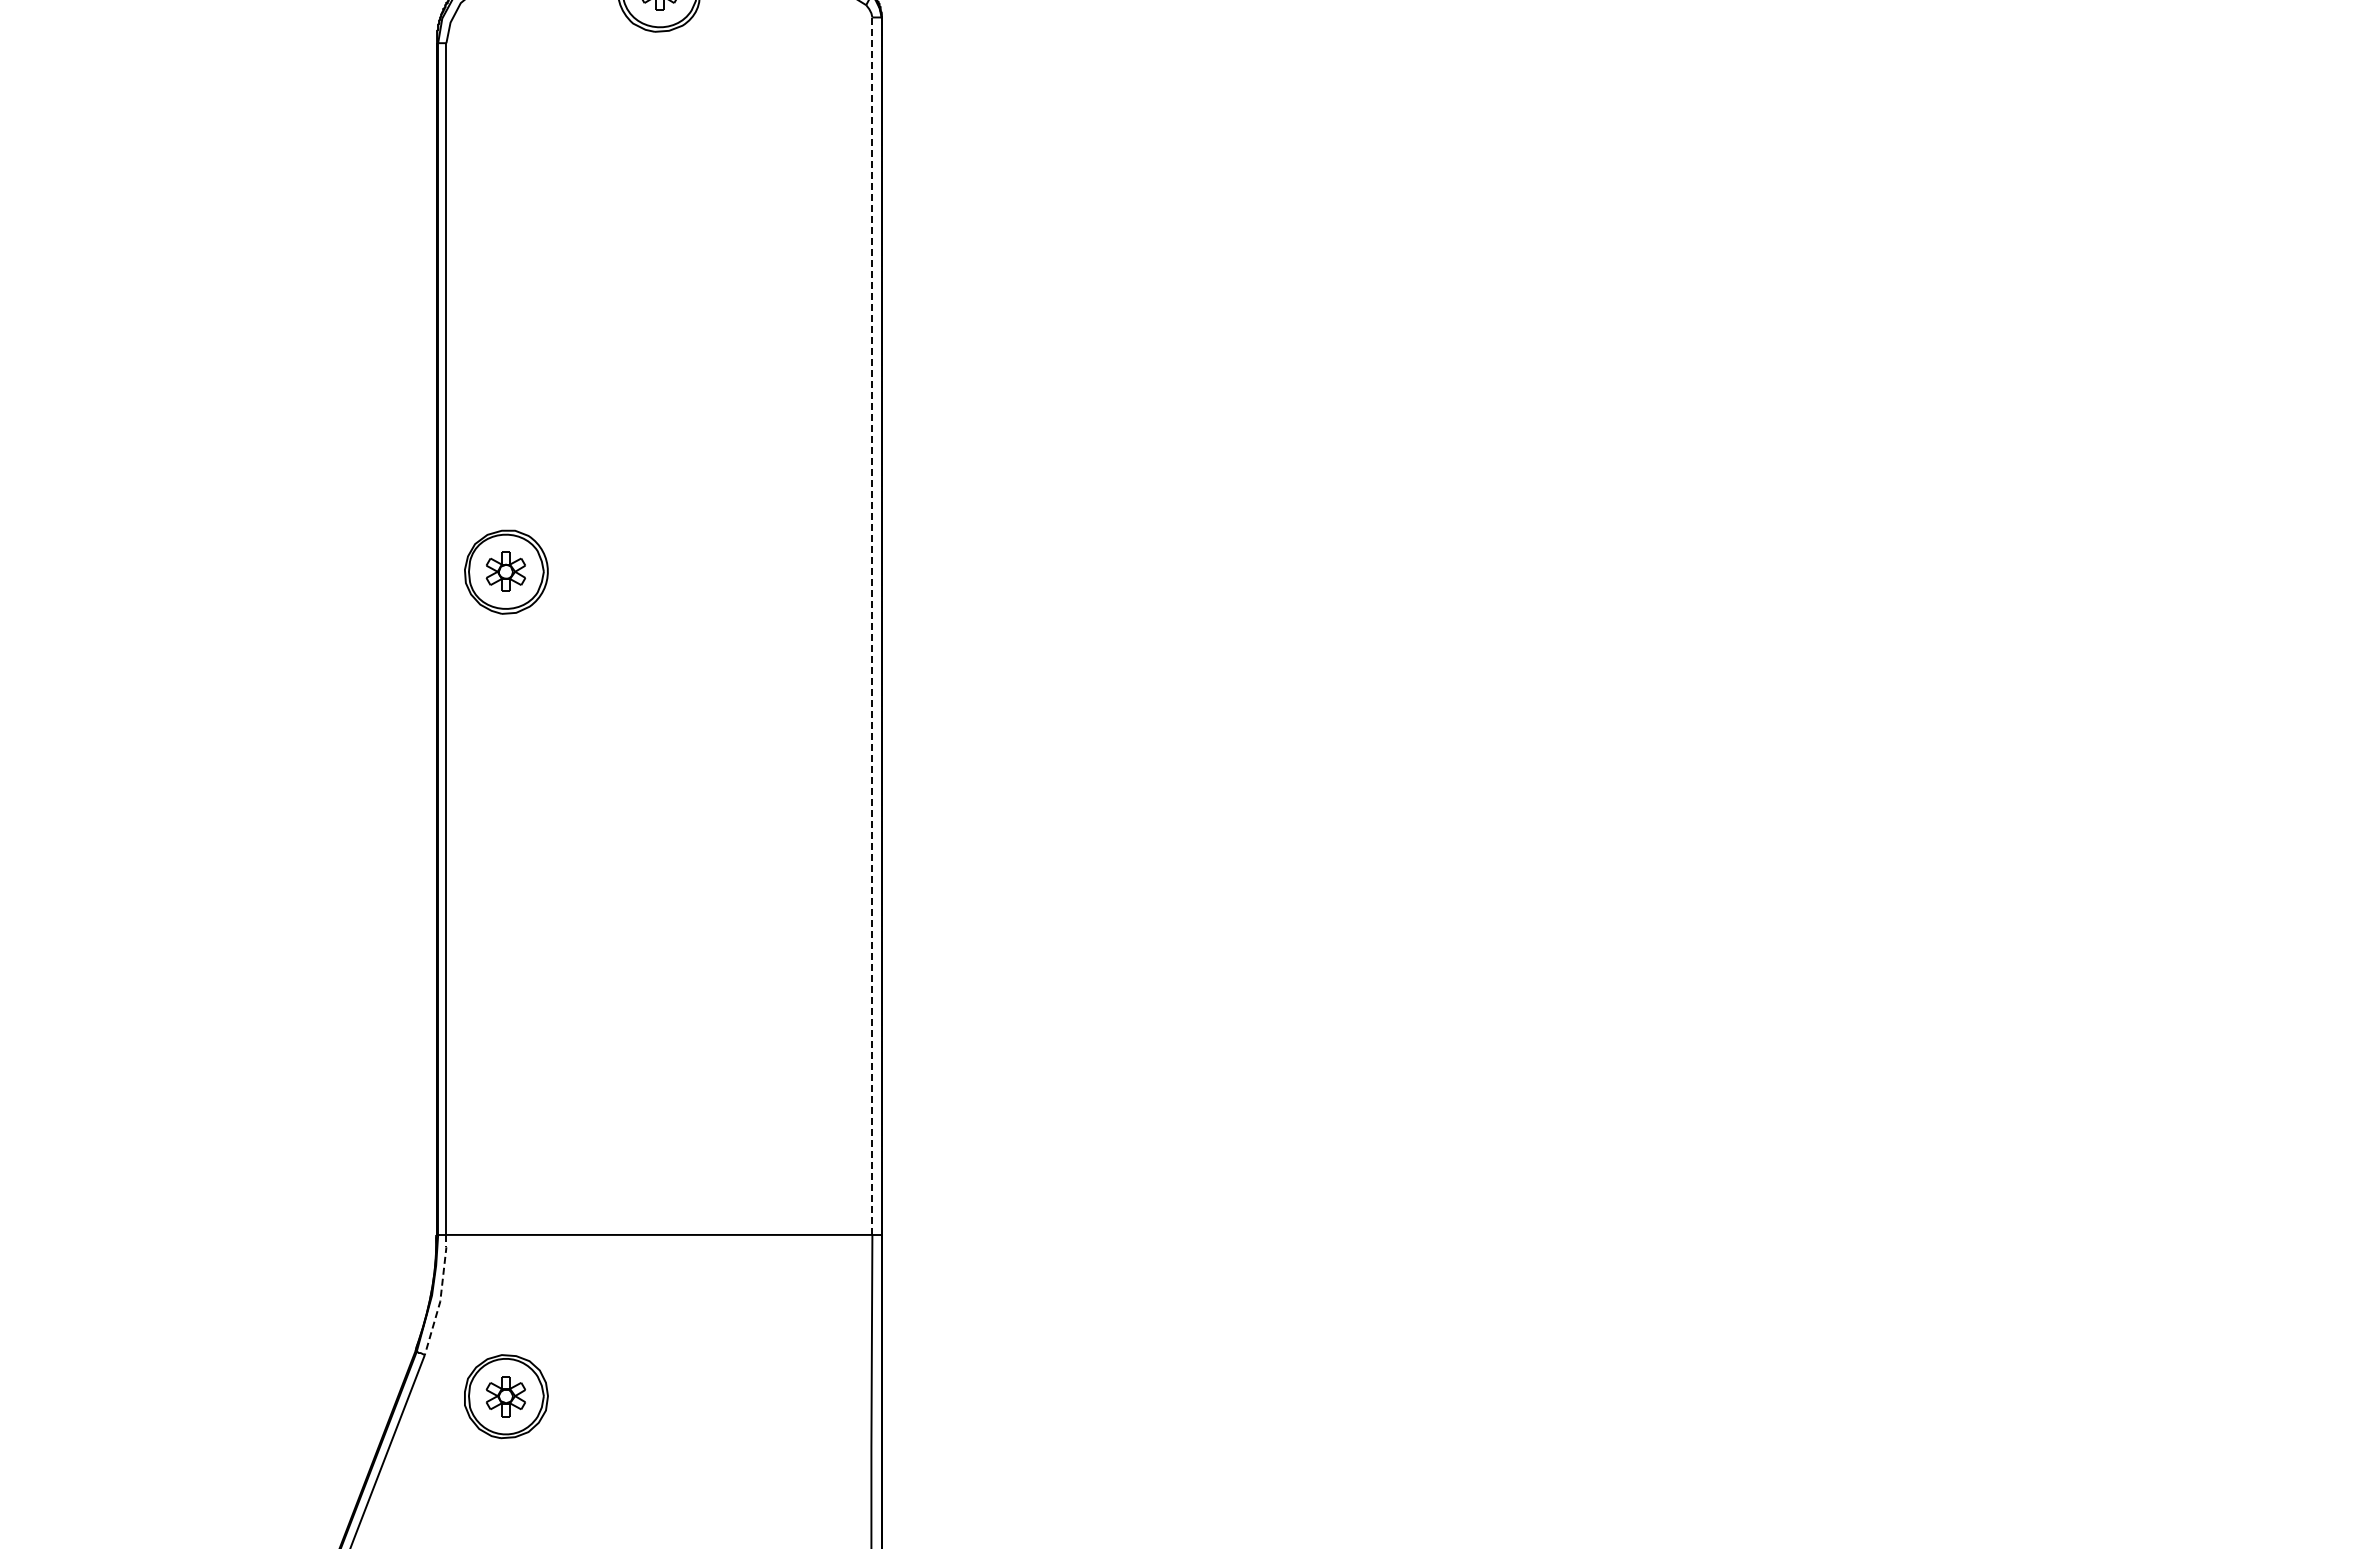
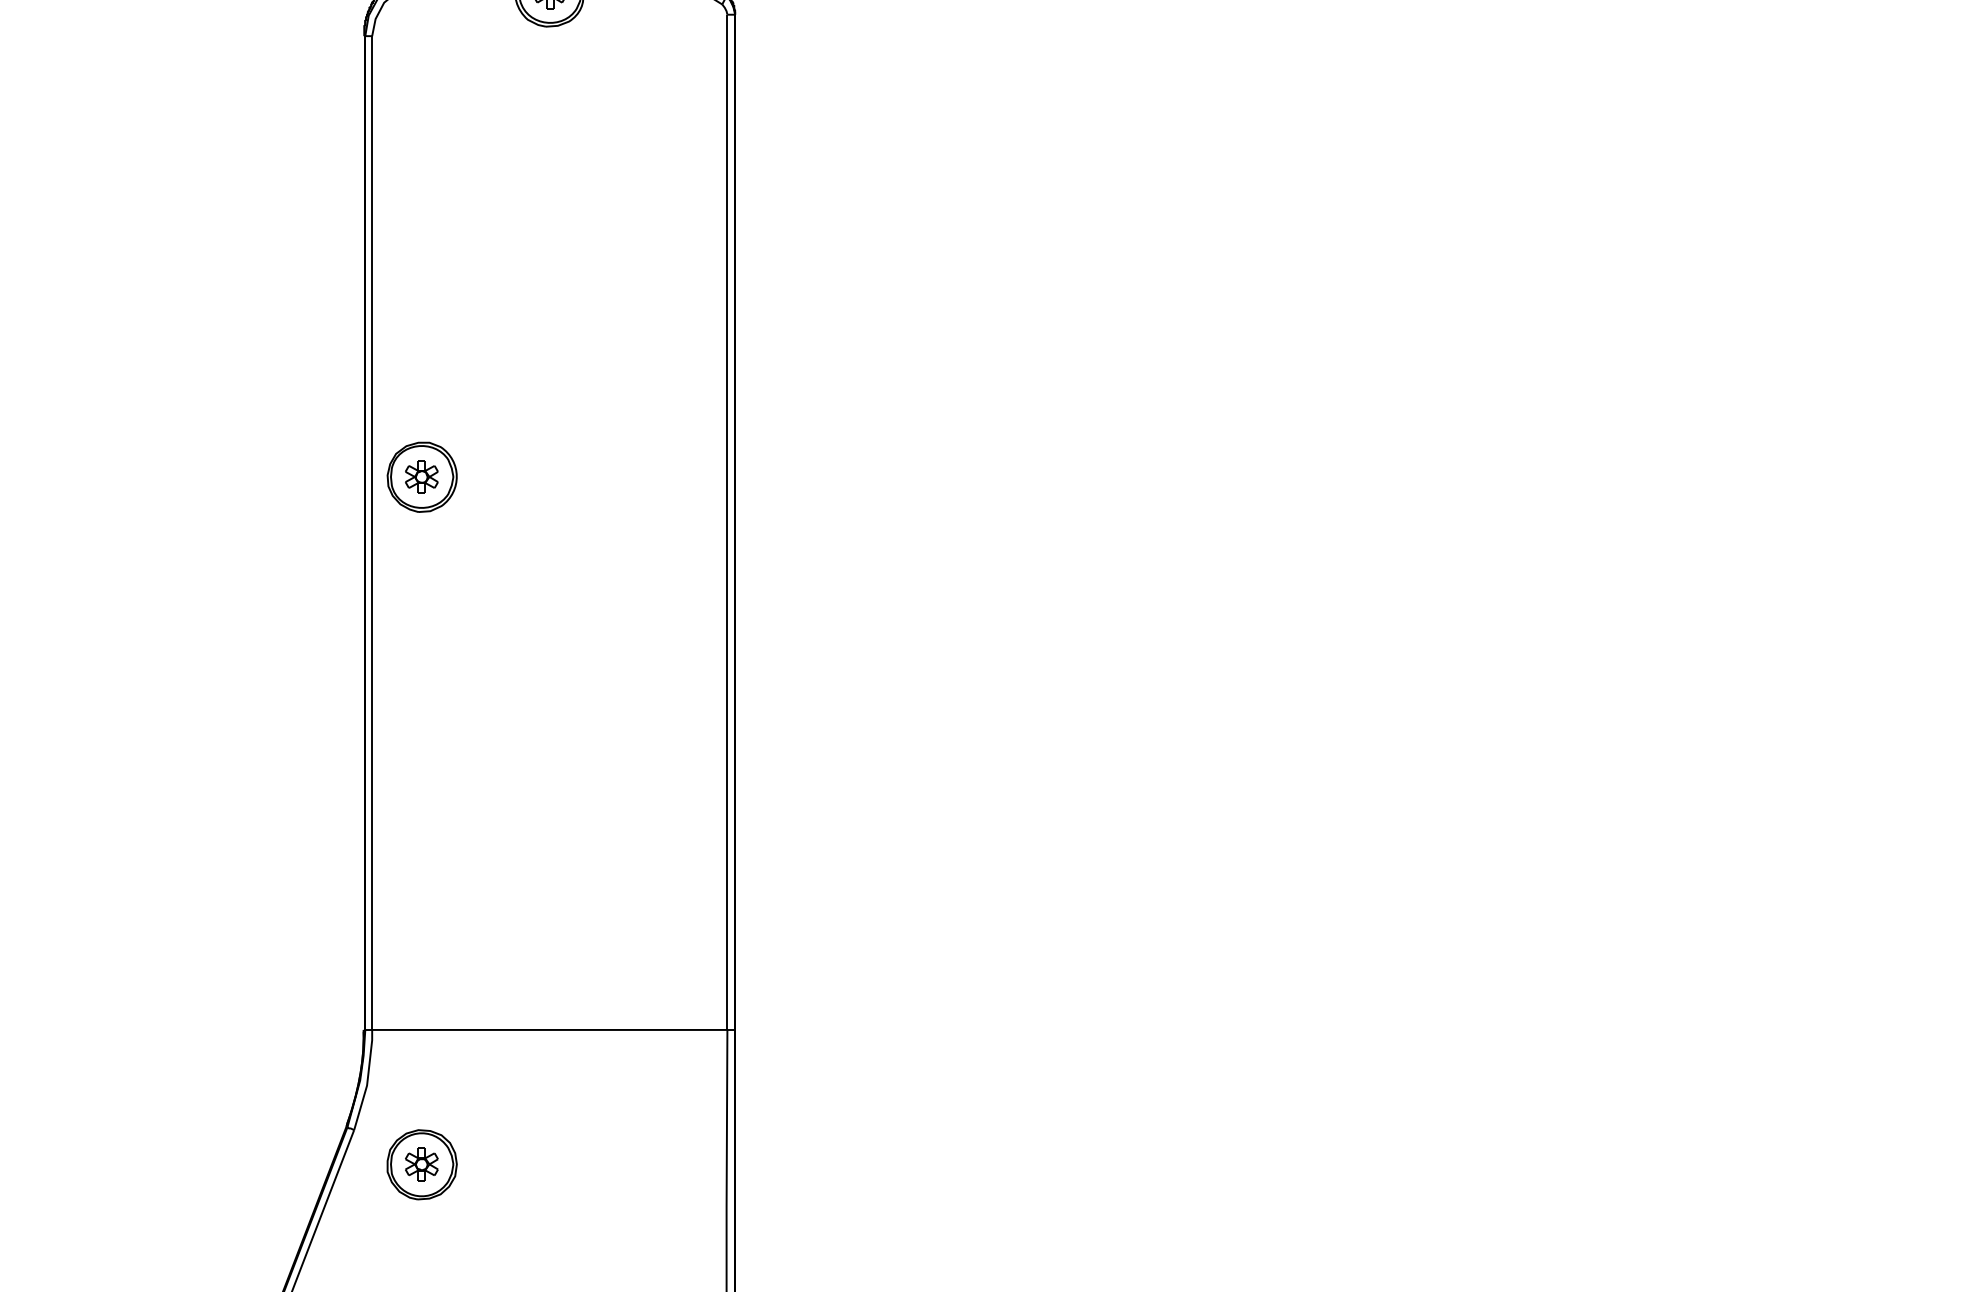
line: (872, 626) -> (727, 522), dashed -> solid
line: (440, 1295) -> (367, 1080), dashed -> solid

